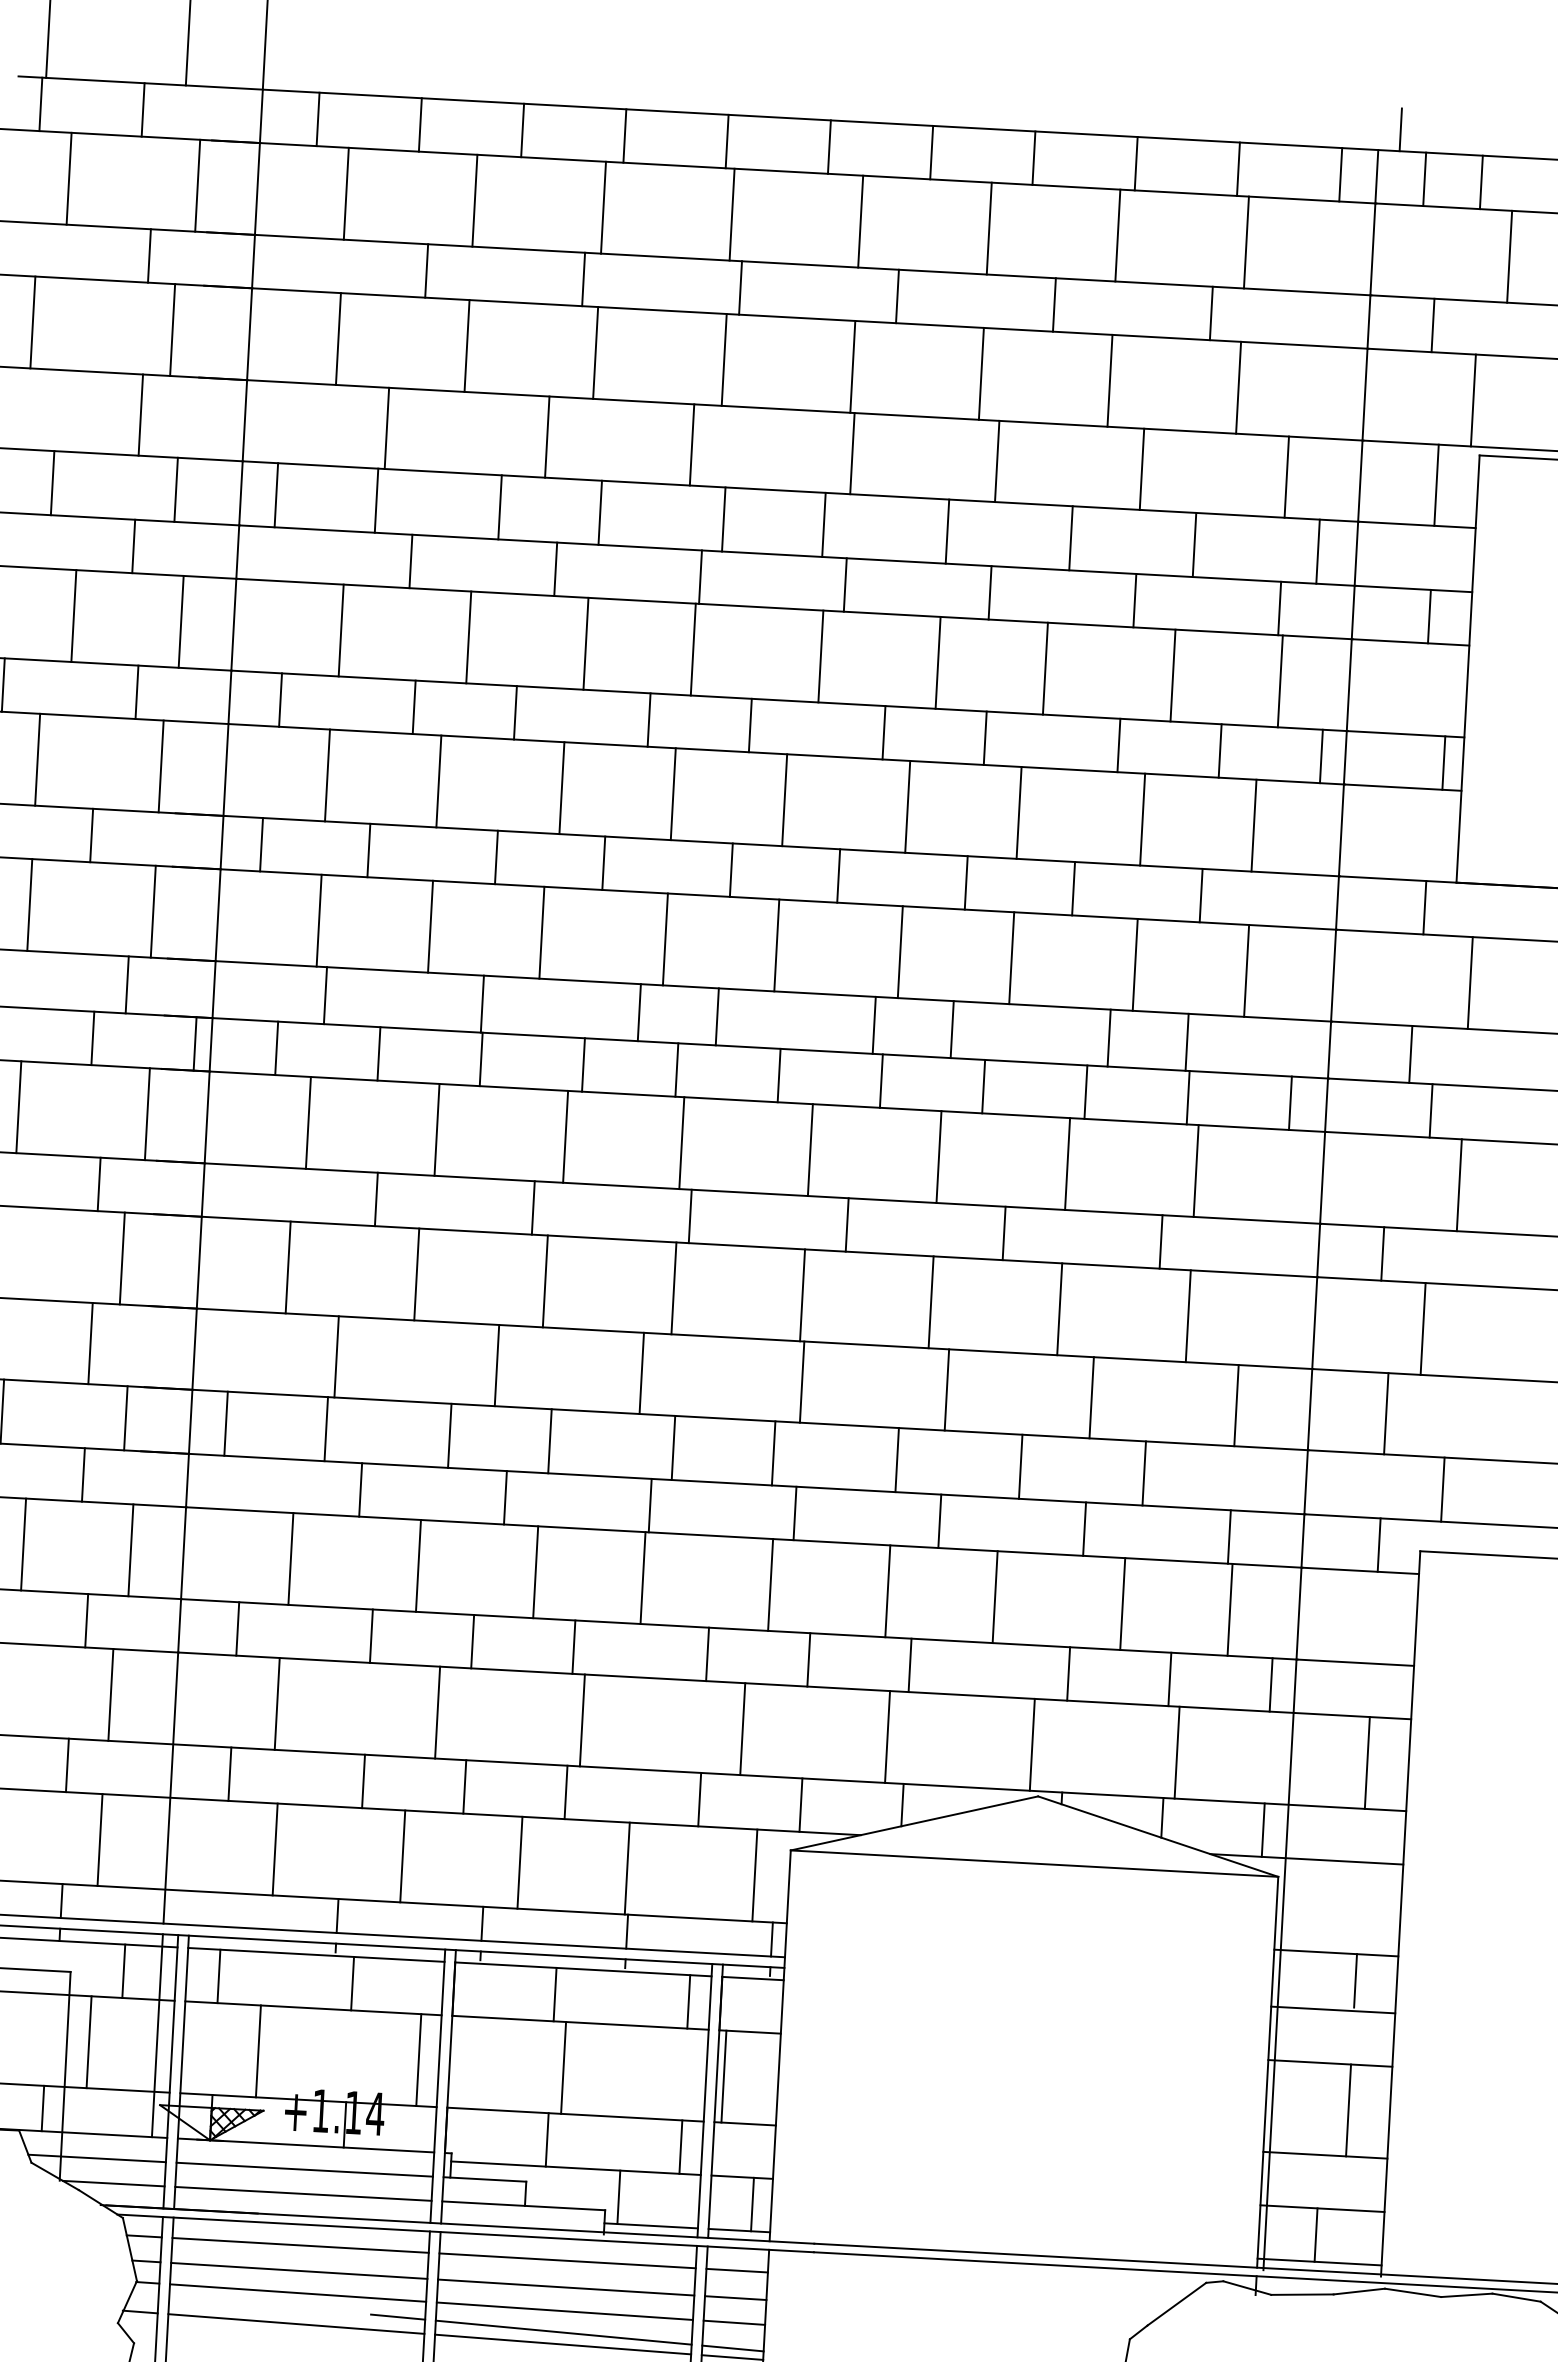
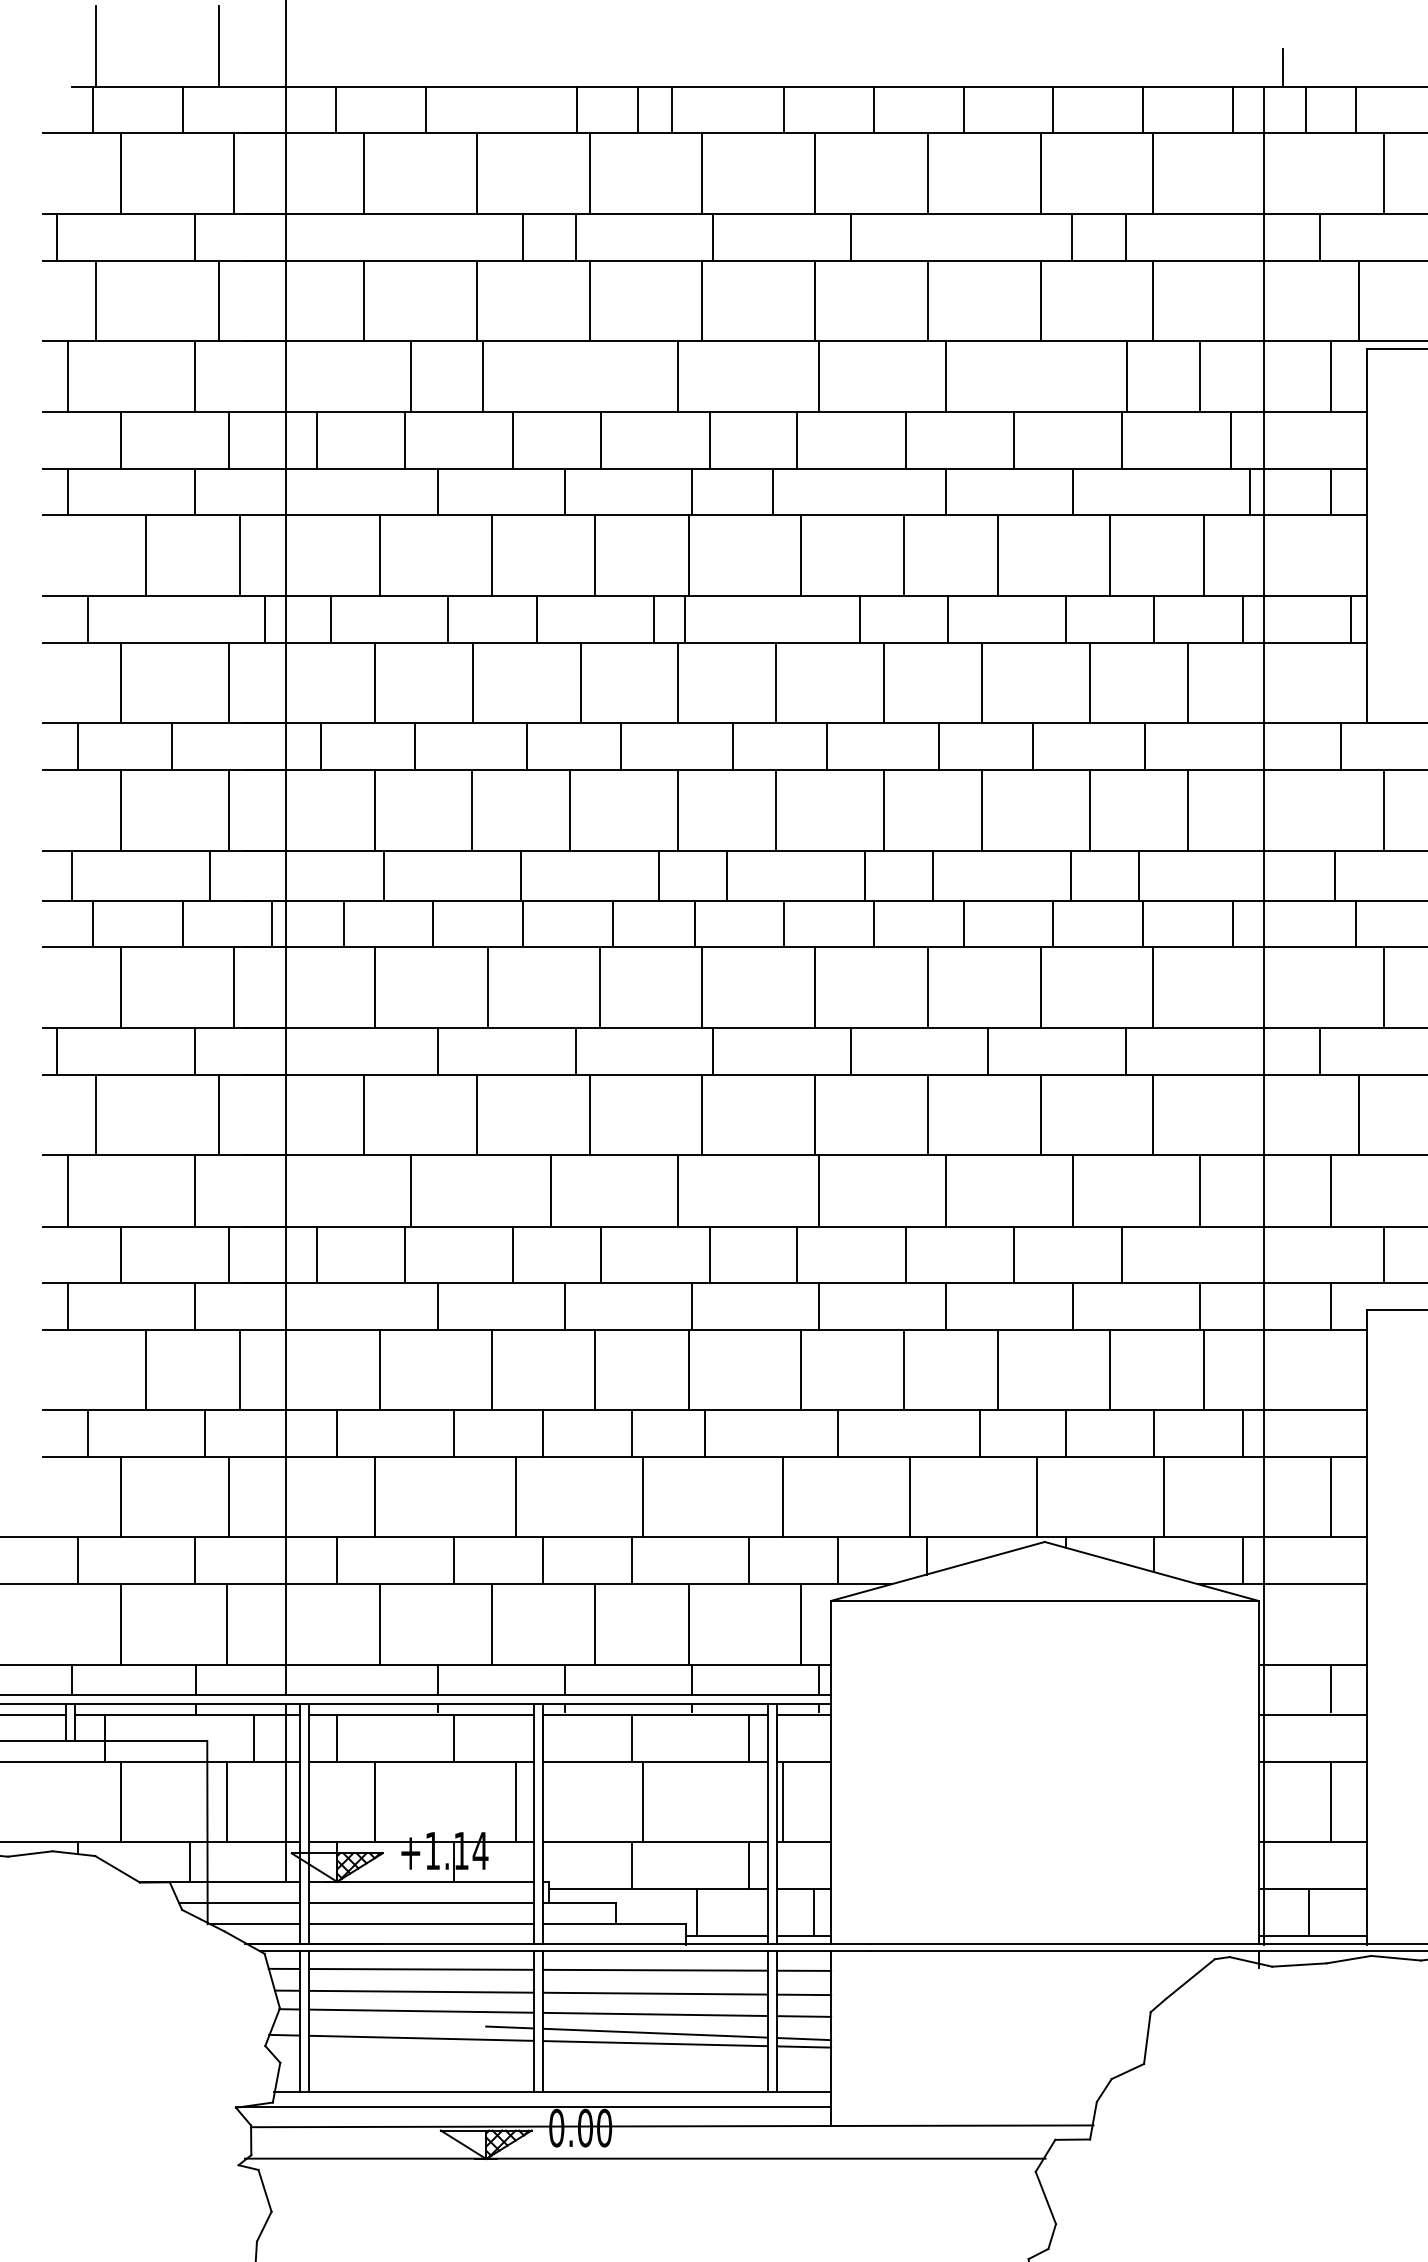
line: (522, 129) -> (577, 109), moved
line: (624, 135) -> (671, 109), moved
line: (727, 141) -> (637, 109), moved
line: (427, 270) -> (523, 236), moved
line: (1054, 304) -> (1072, 236), moved
line: (547, 436) -> (483, 376), moved
line: (1141, 468) -> (1126, 376), moved
line: (844, 584) -> (772, 491), moved
line: (1279, 607) -> (1249, 491), moved
line: (136, 692) -> (264, 619), moved
line: (750, 725) -> (684, 619), moved
line: (708, 1654) -> (705, 1433), moved
line: (909, 1665) -> (979, 1433), moved

